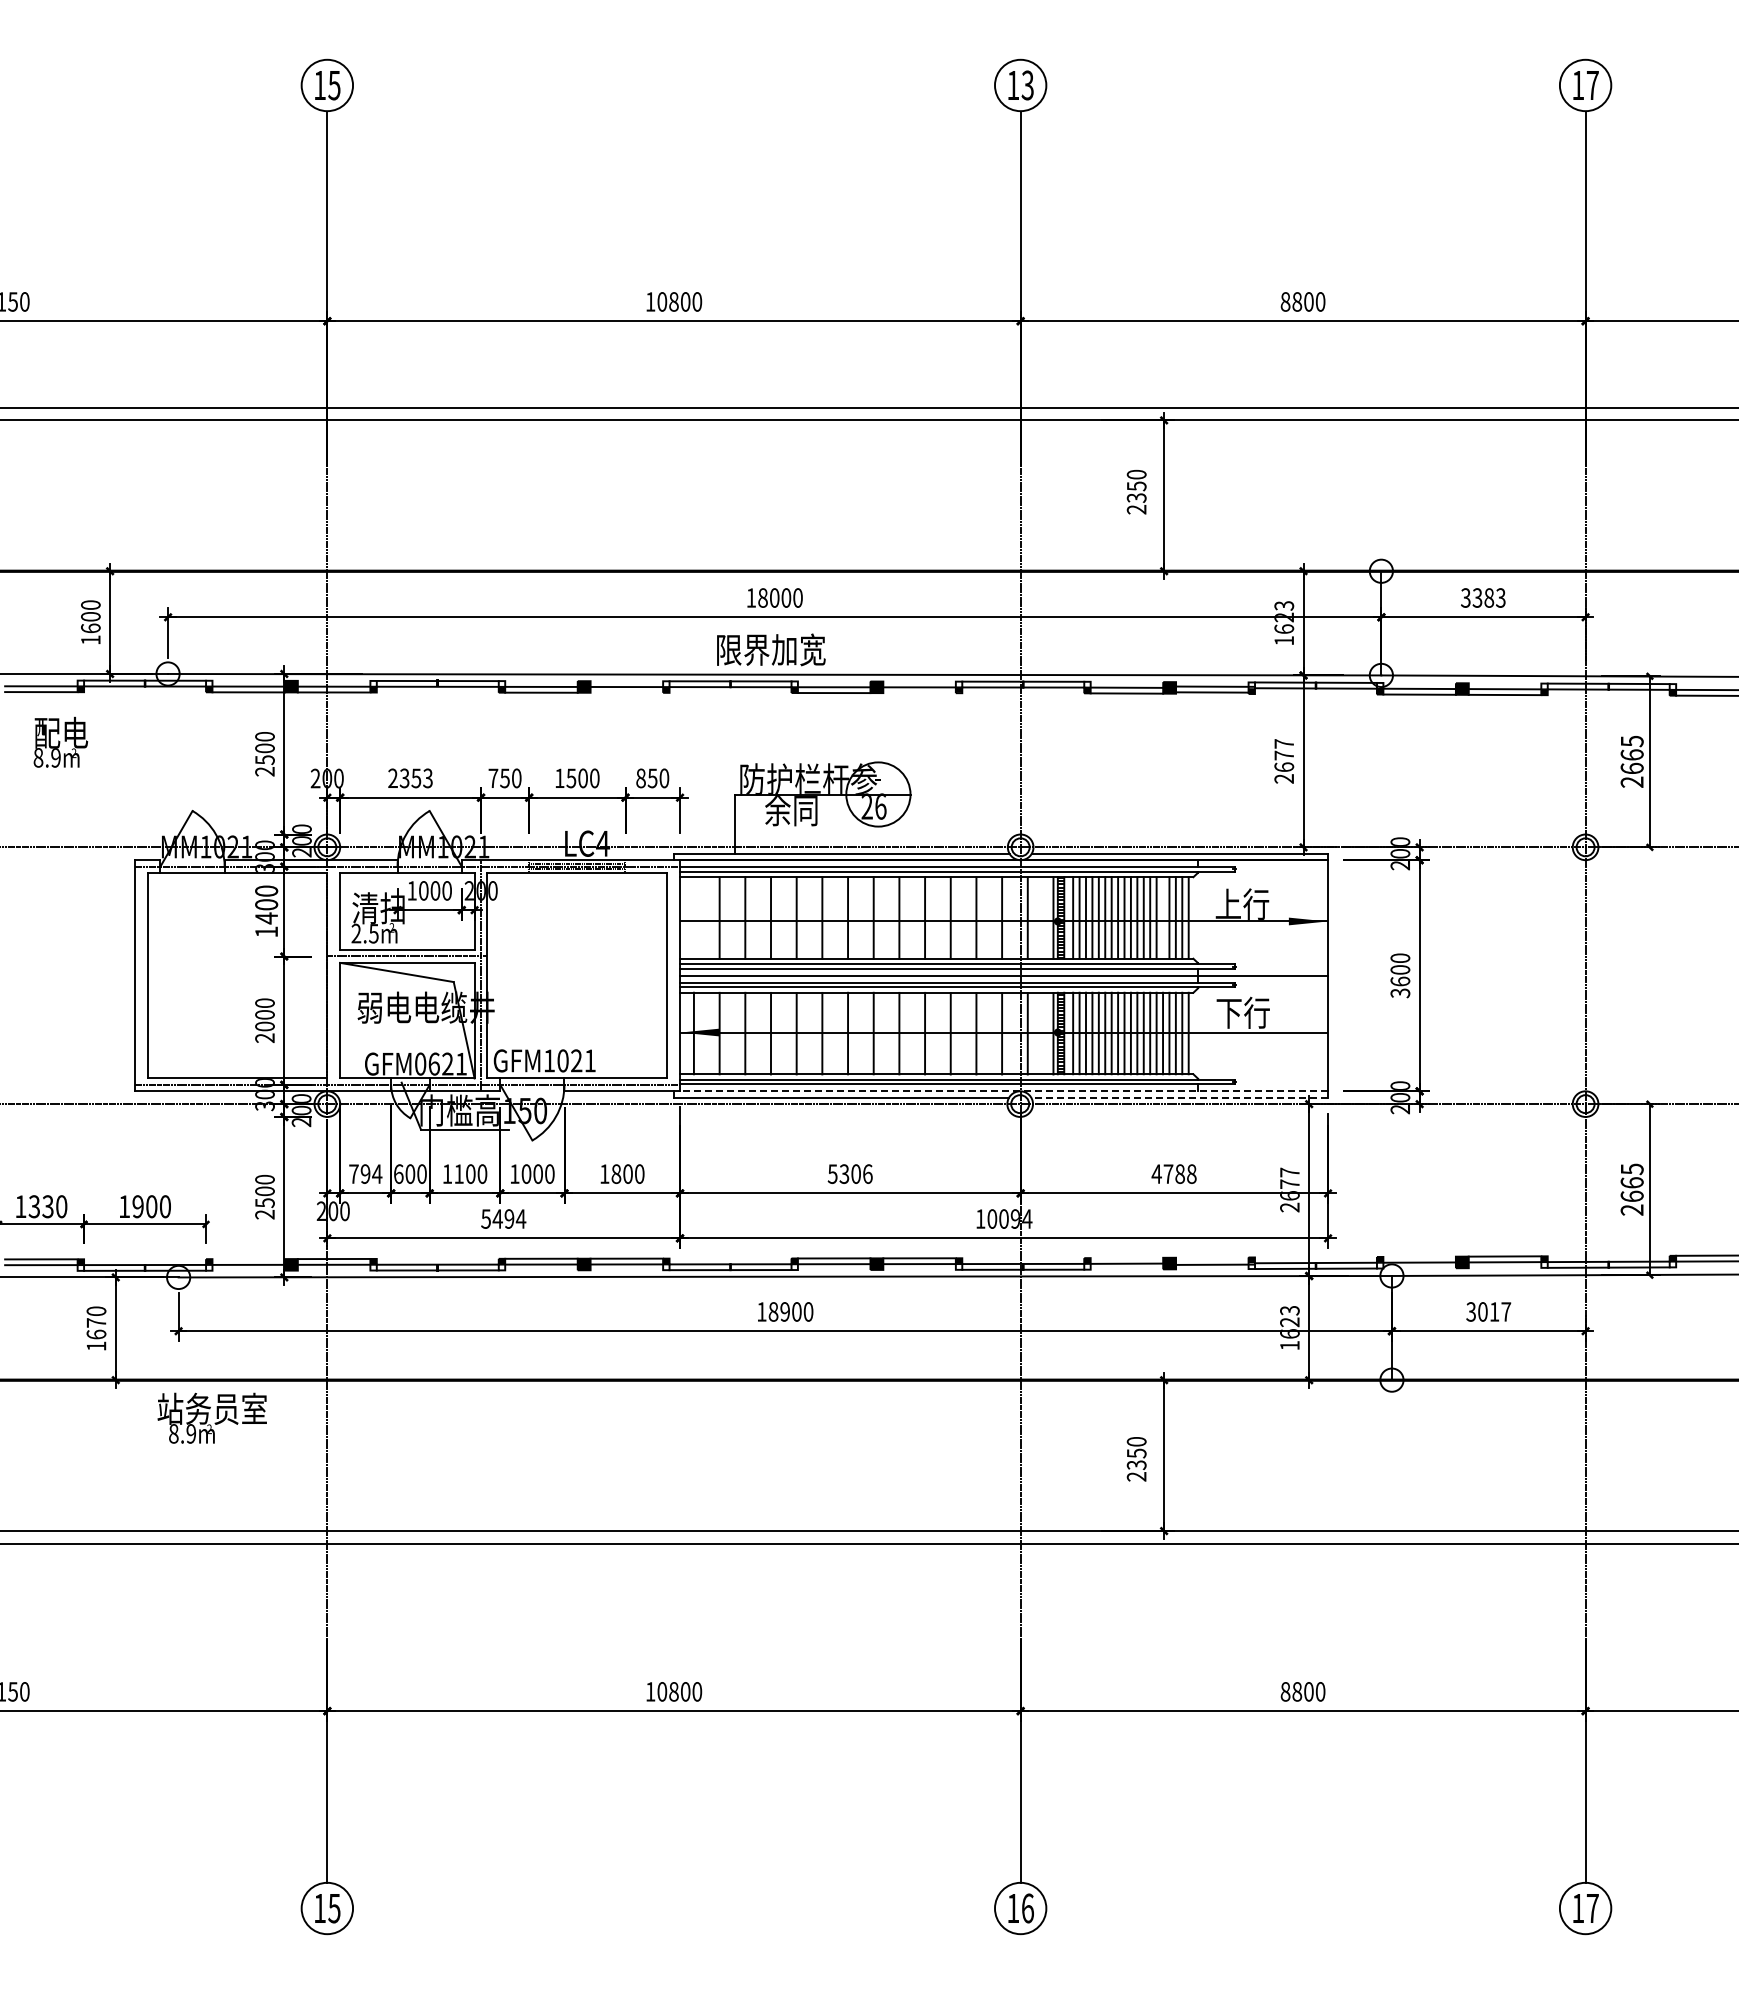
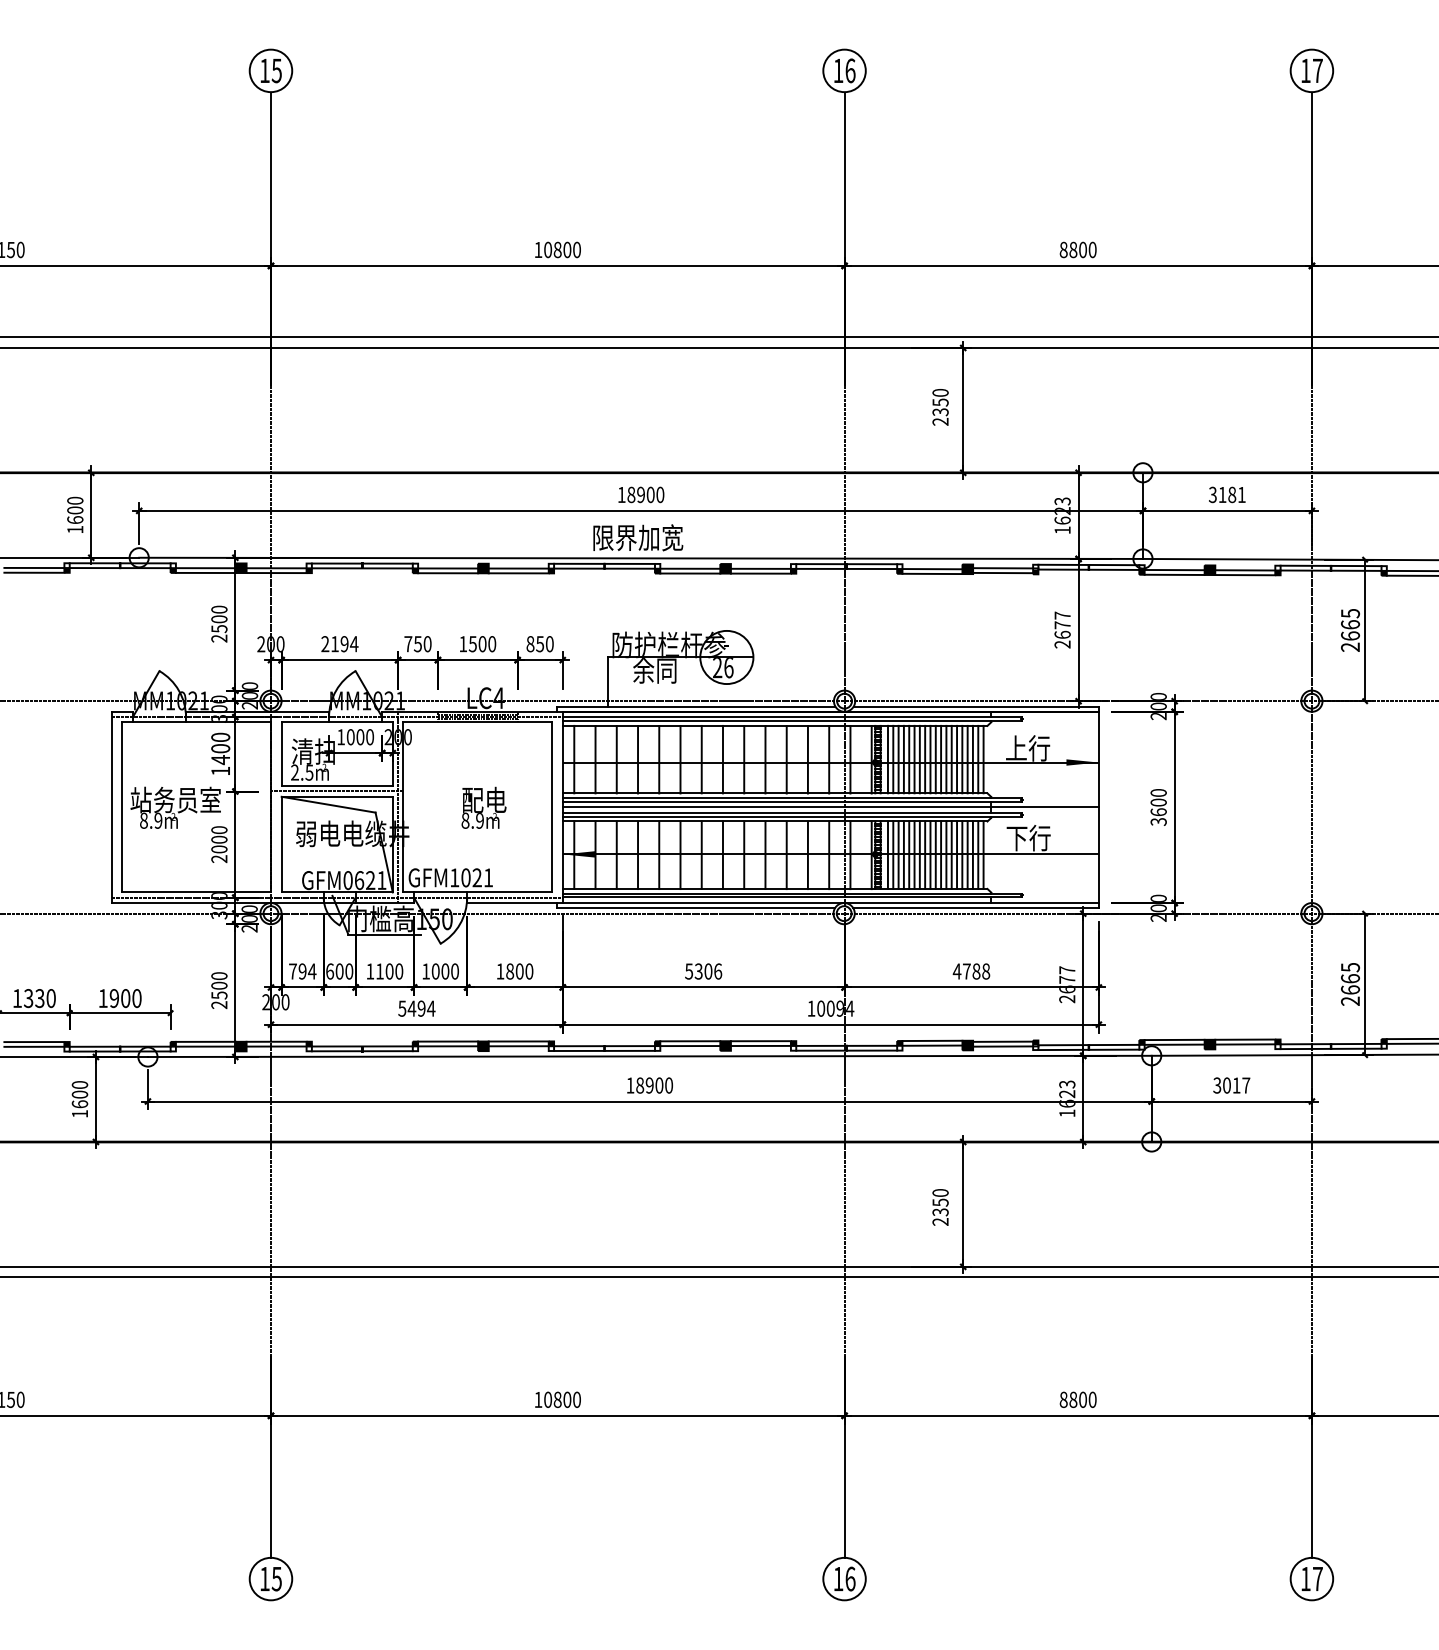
text: (1027, 85) -> (850, 70), 13 -> 16
text: (774, 597) -> (640, 494), 18000 -> 18900
text: (1488, 597) -> (1231, 494), 3383 -> 3181
line: (626, 692) -> (518, 573), added
line: (919, 693) -> (760, 573), added
text: (60, 741) -> (483, 807), moved
text: (416, 778) -> (344, 644), 2353 -> 2194
line: (693, 917) -> (573, 759), added
line: (1163, 917) -> (962, 759), added
line: (1004, 1091) -> (831, 903), dashed -> solid
line: (1179, 1097) -> (975, 908), dashed -> solid
line: (1419, 1256) -> (1174, 1039), added
line: (1126, 1257) -> (932, 1040), added
line: (1212, 1258) -> (1003, 1041), added
line: (248, 1259) -> (205, 1042), added
text: (96, 1322) -> (79, 1094), 1670 -> 1600
text: (211, 1417) -> (175, 807), moved

